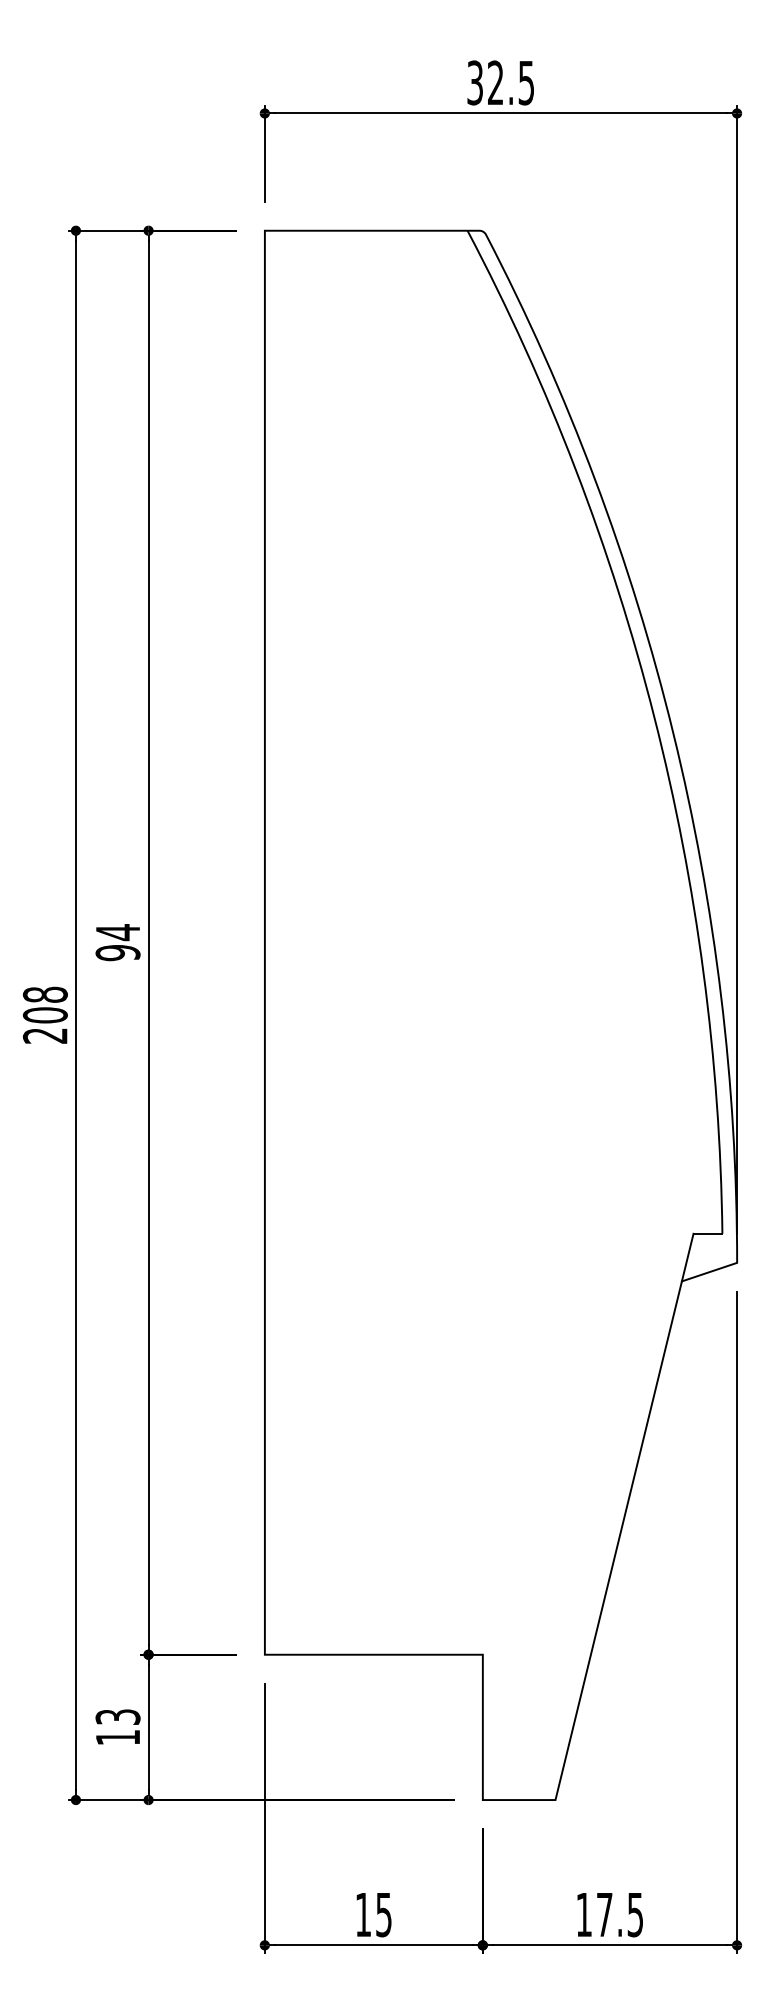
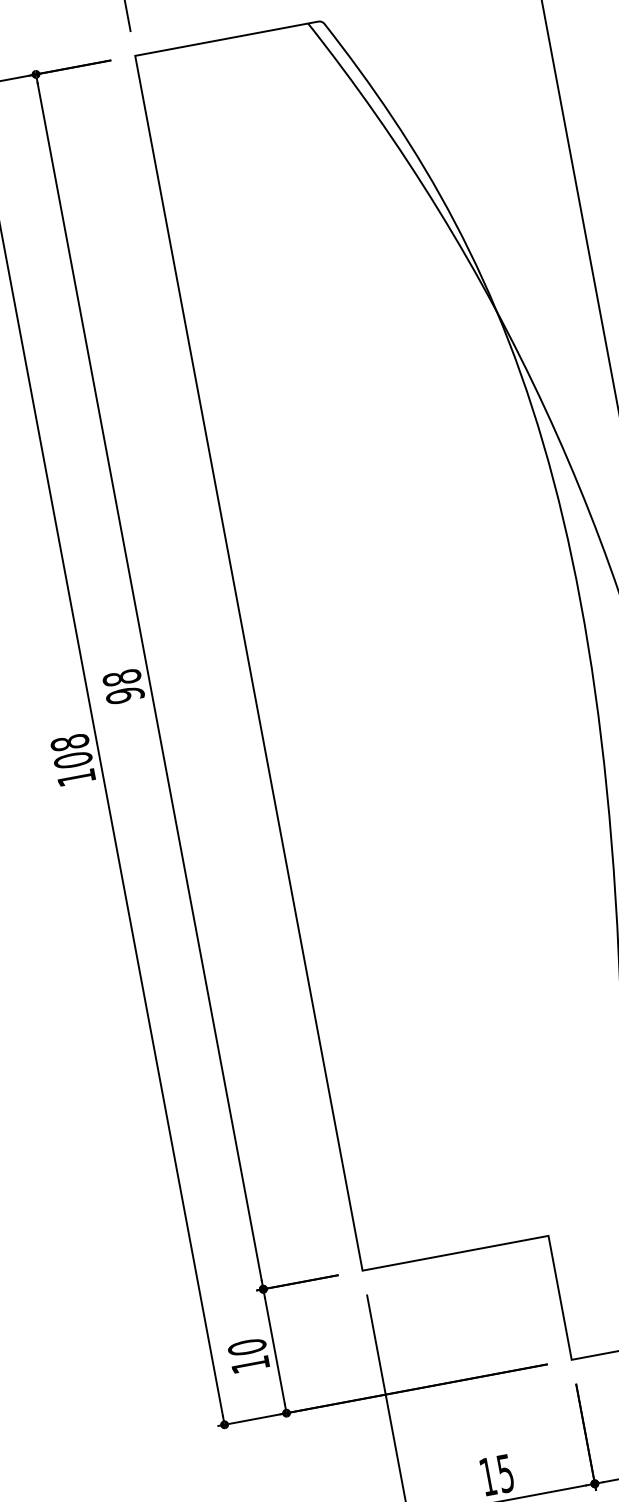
text: (117, 932) -> (121, 678), 94 -> 98
text: (44, 1035) -> (75, 777), 208 -> 108
text: (117, 1717) -> (246, 1347), 13 -> 10

